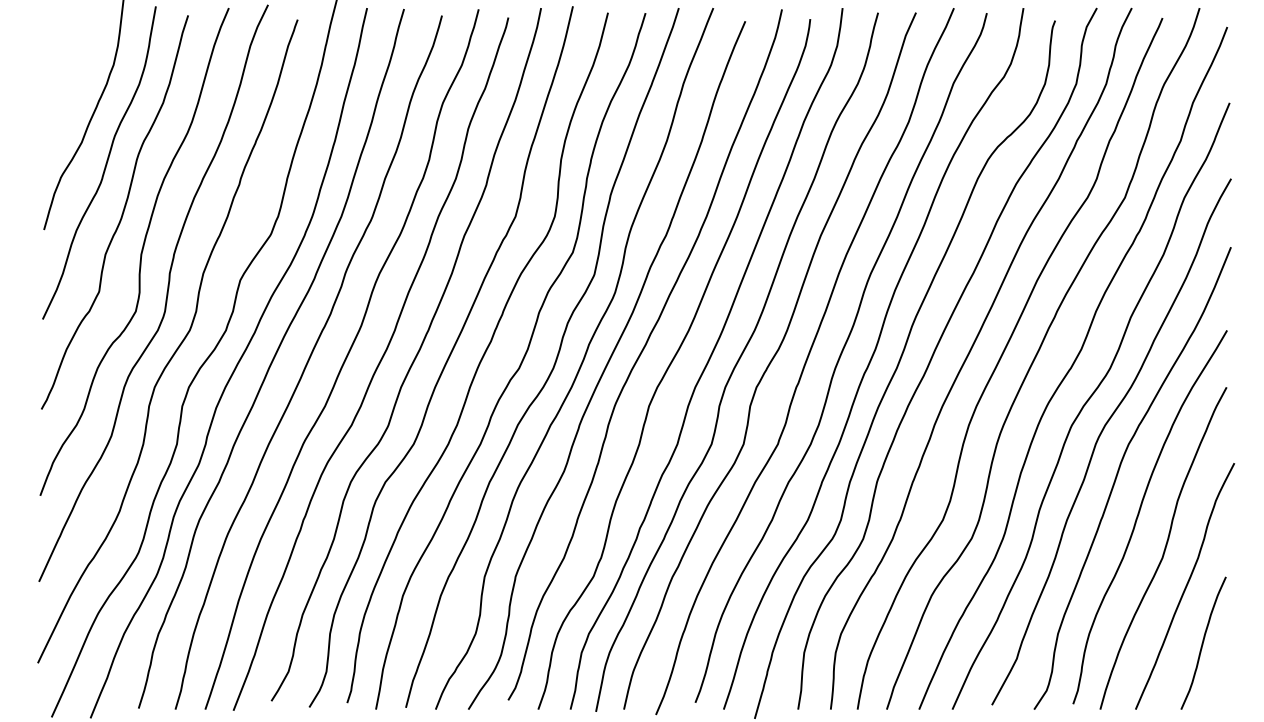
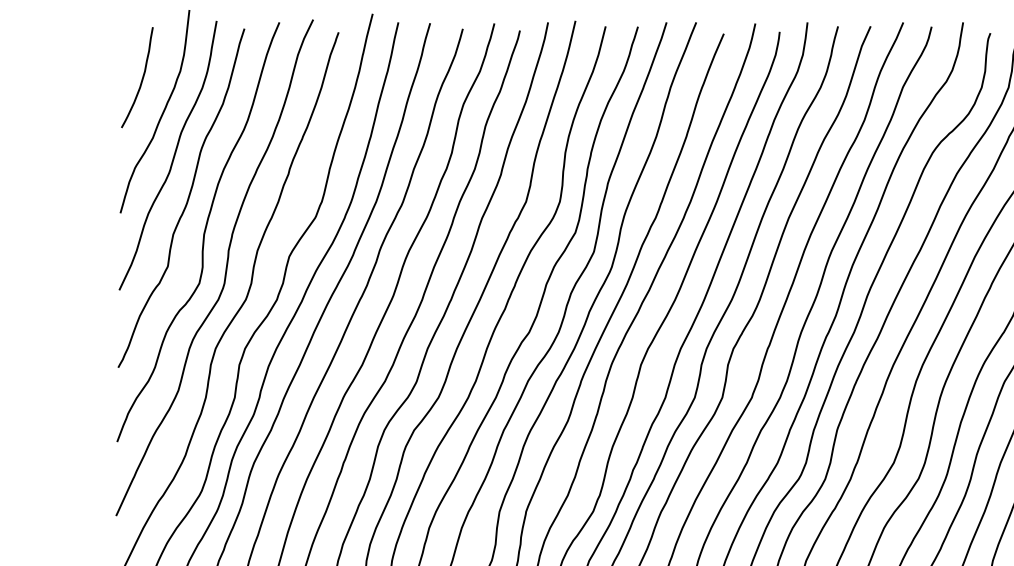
curve: (68, 74) -> (141, 79), added

